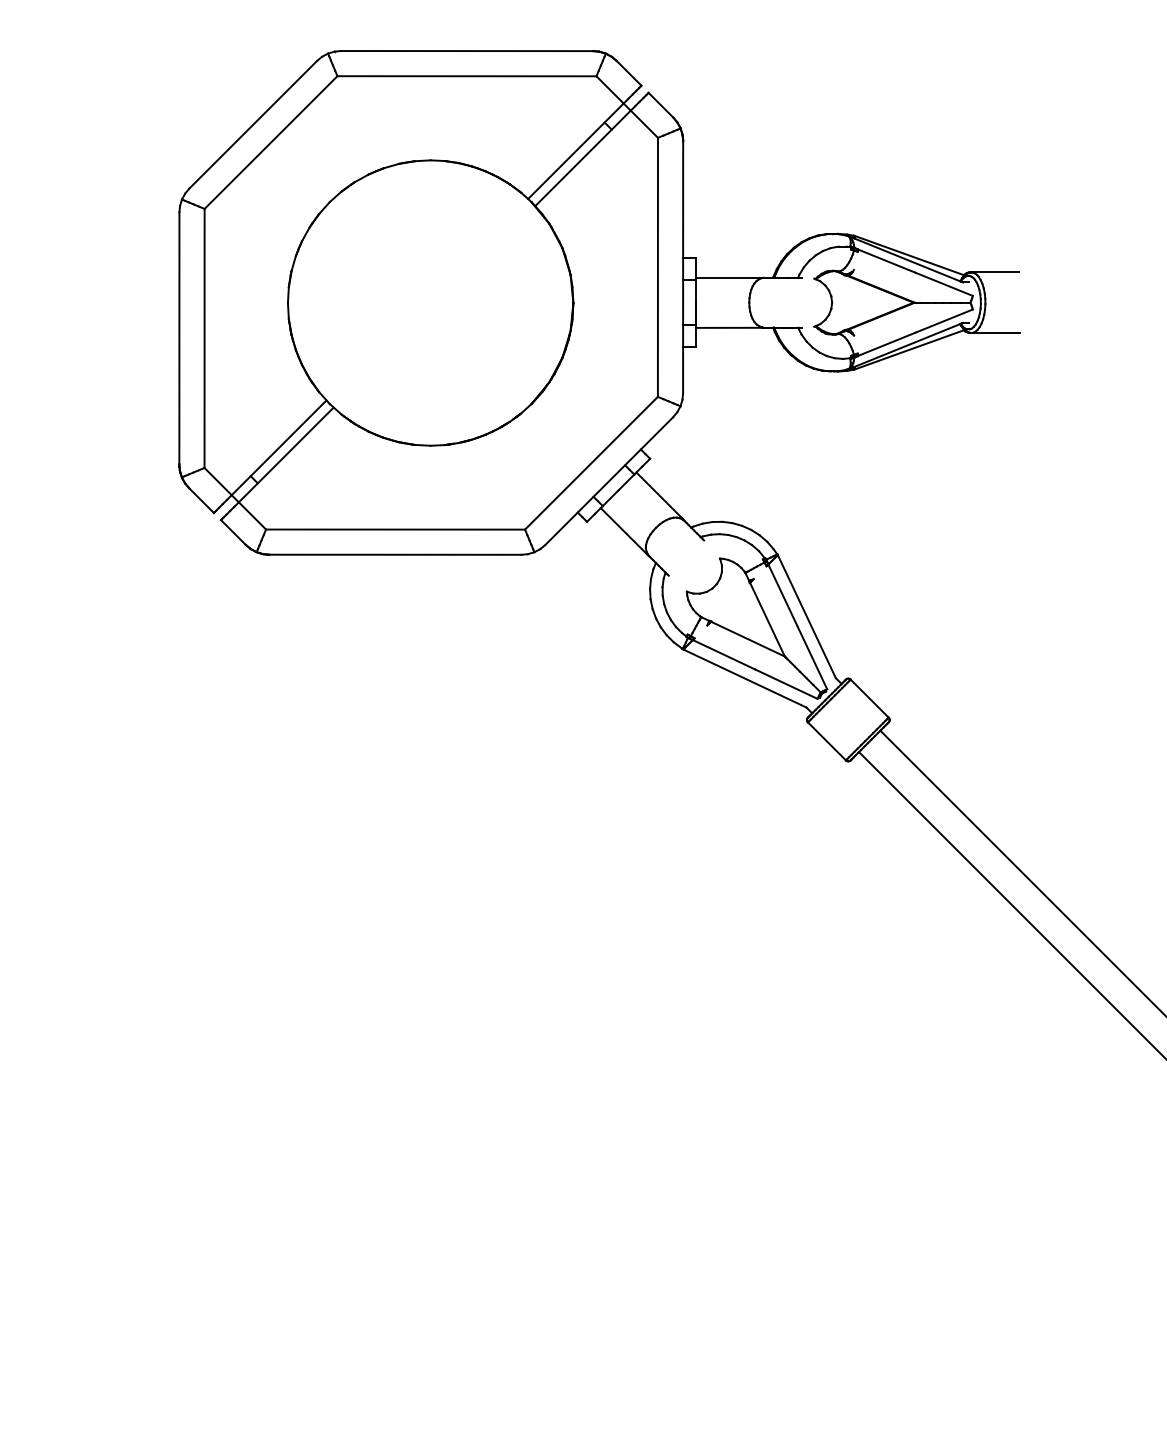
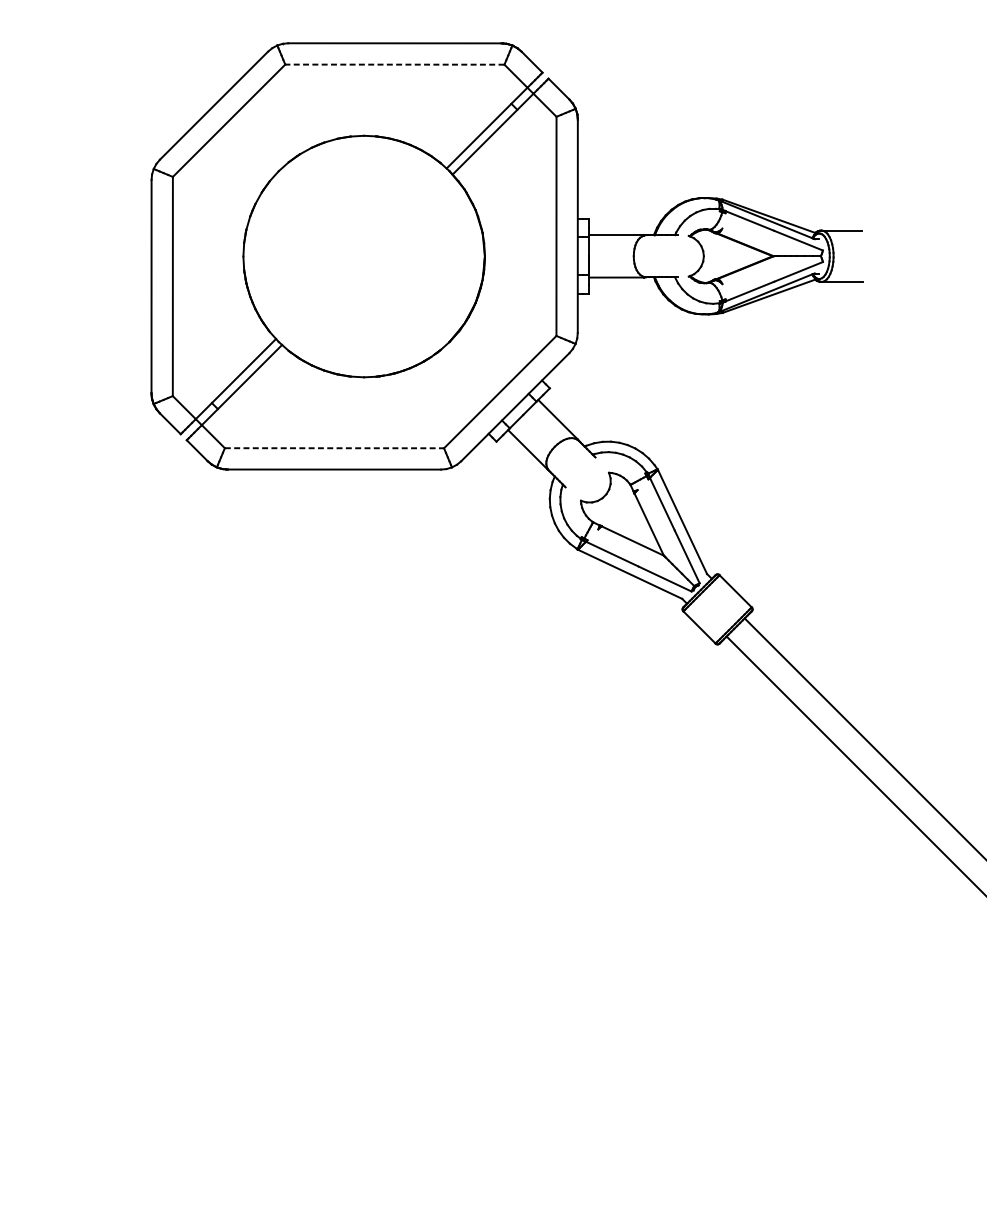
line: (466, 76) -> (394, 64), solid -> dashed
line: (395, 529) -> (334, 448), solid -> dashed

